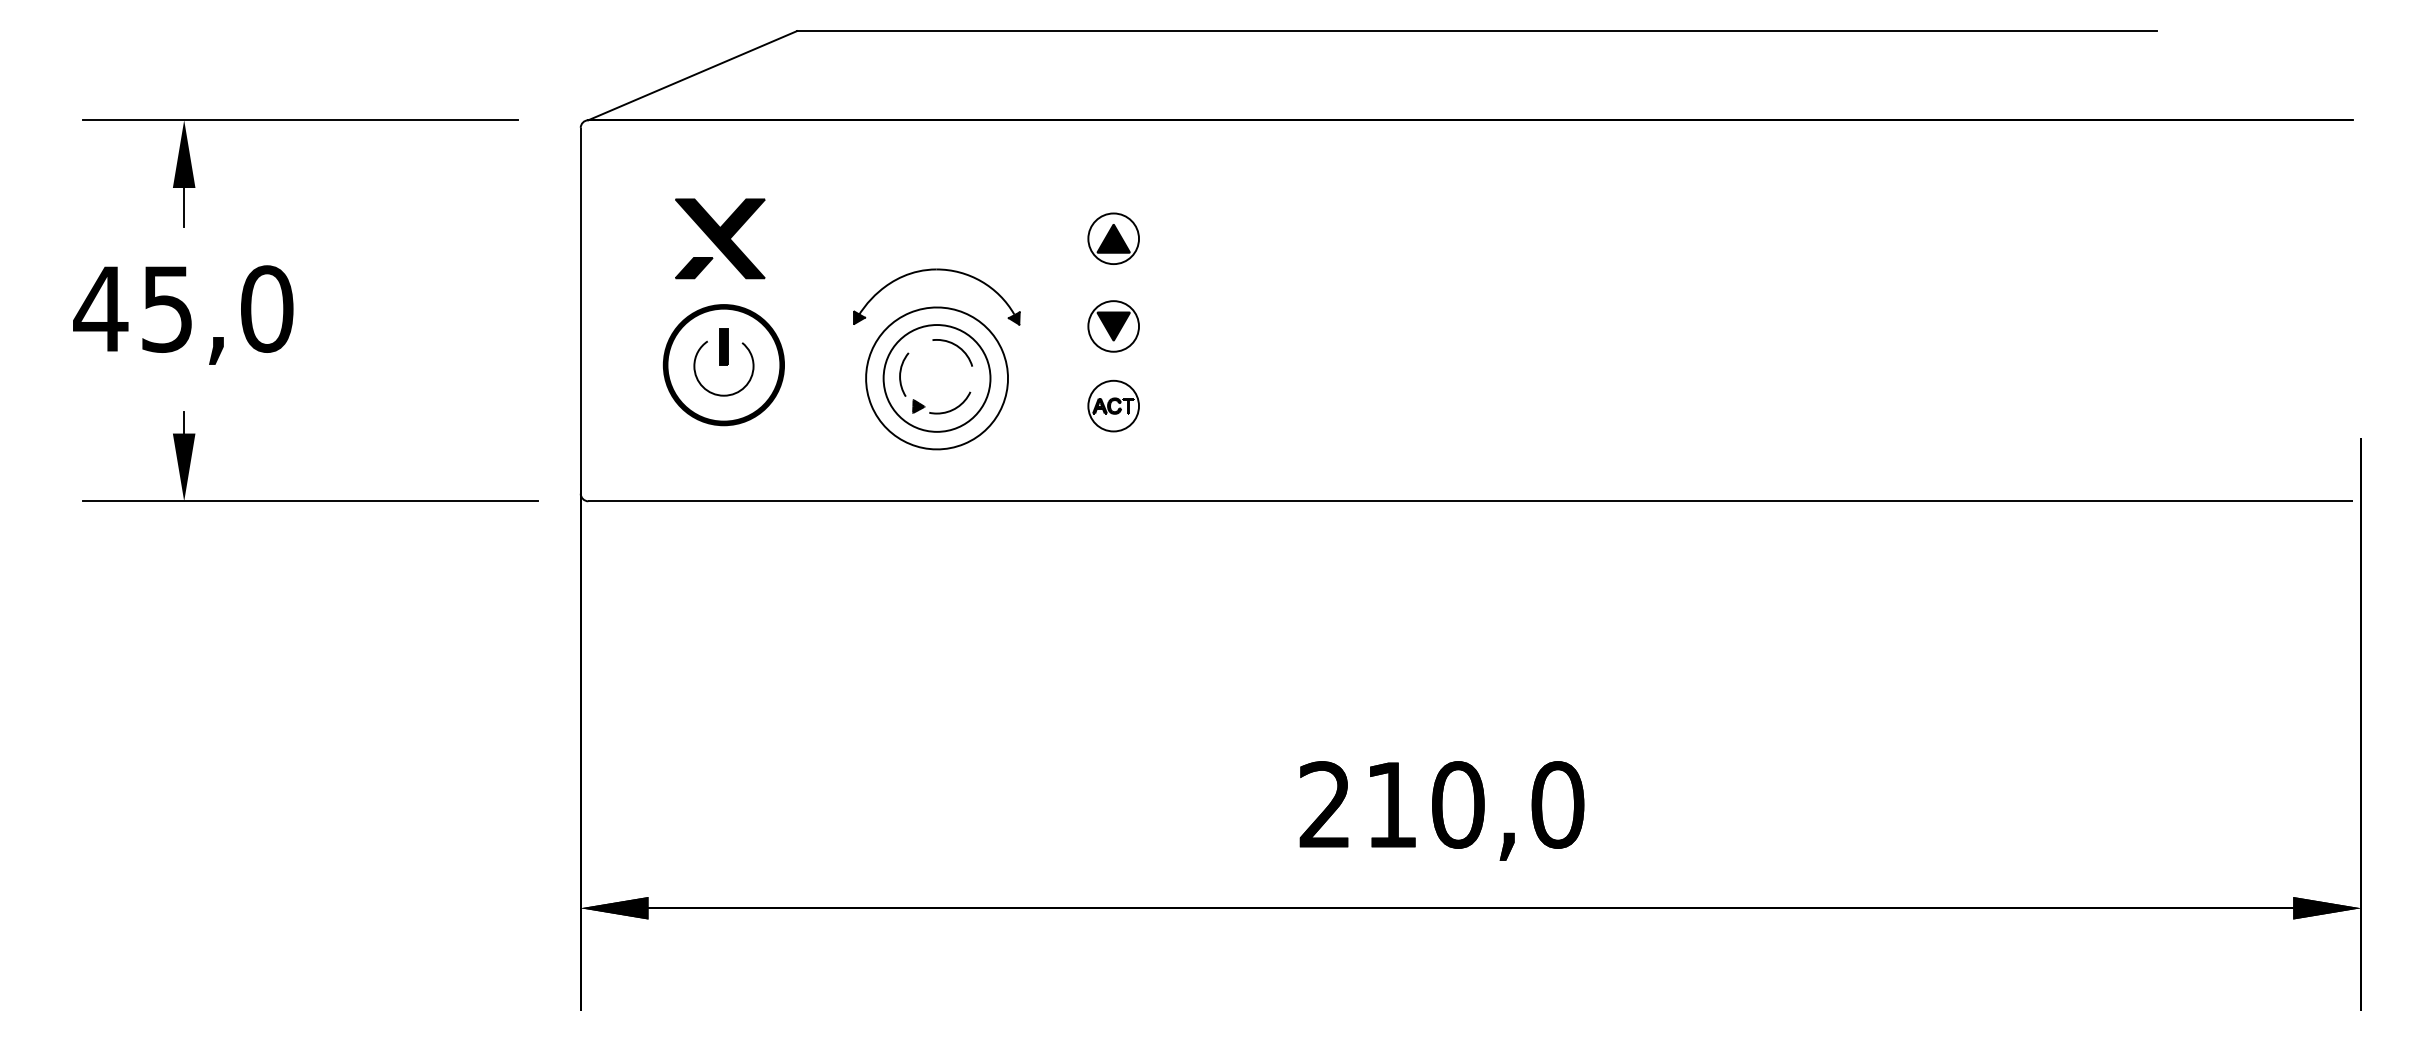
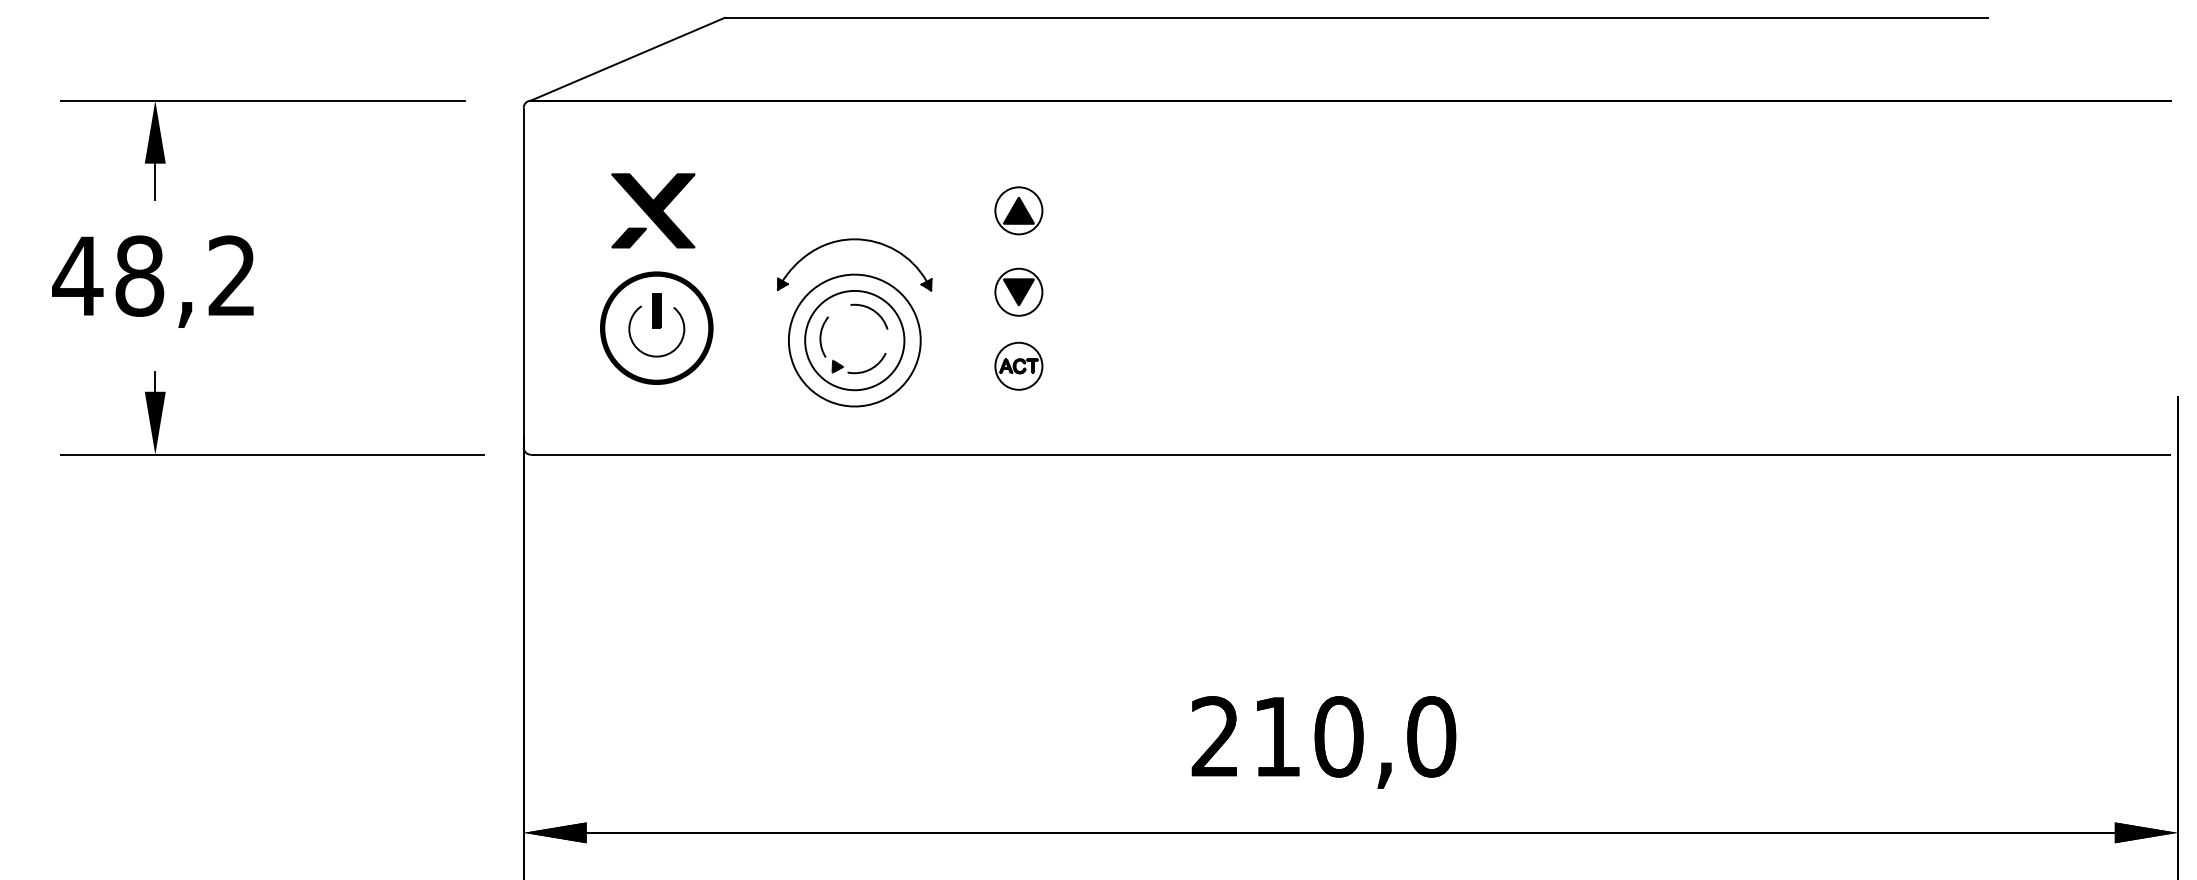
text: (217, 308) -> (186, 275), 45,0 -> 48,2

